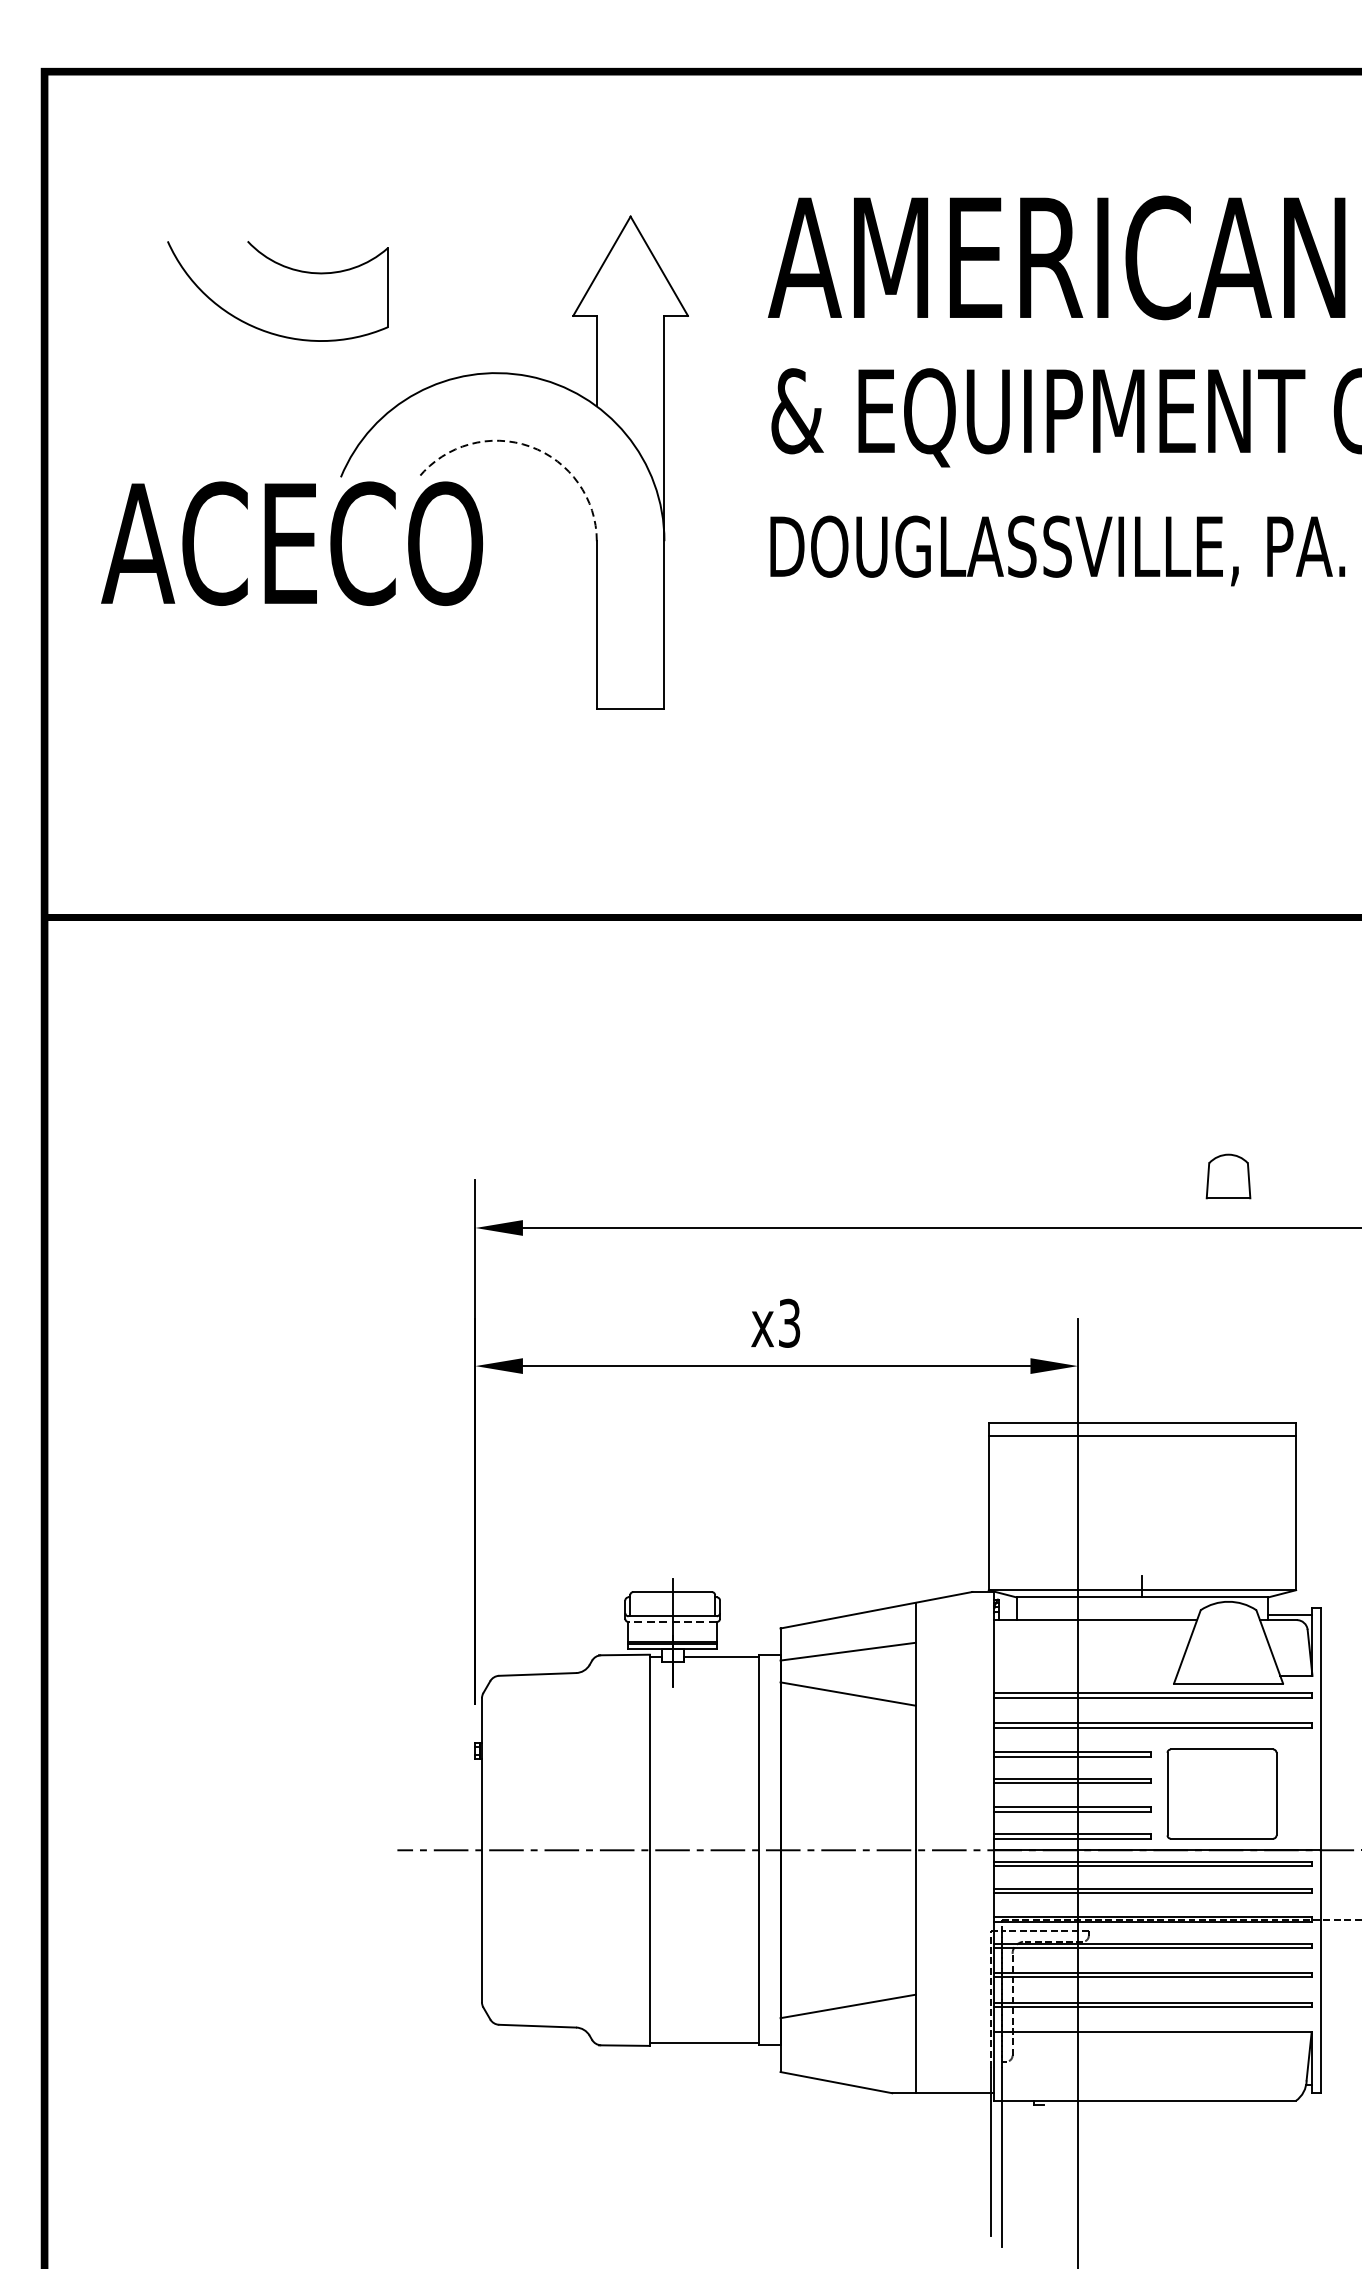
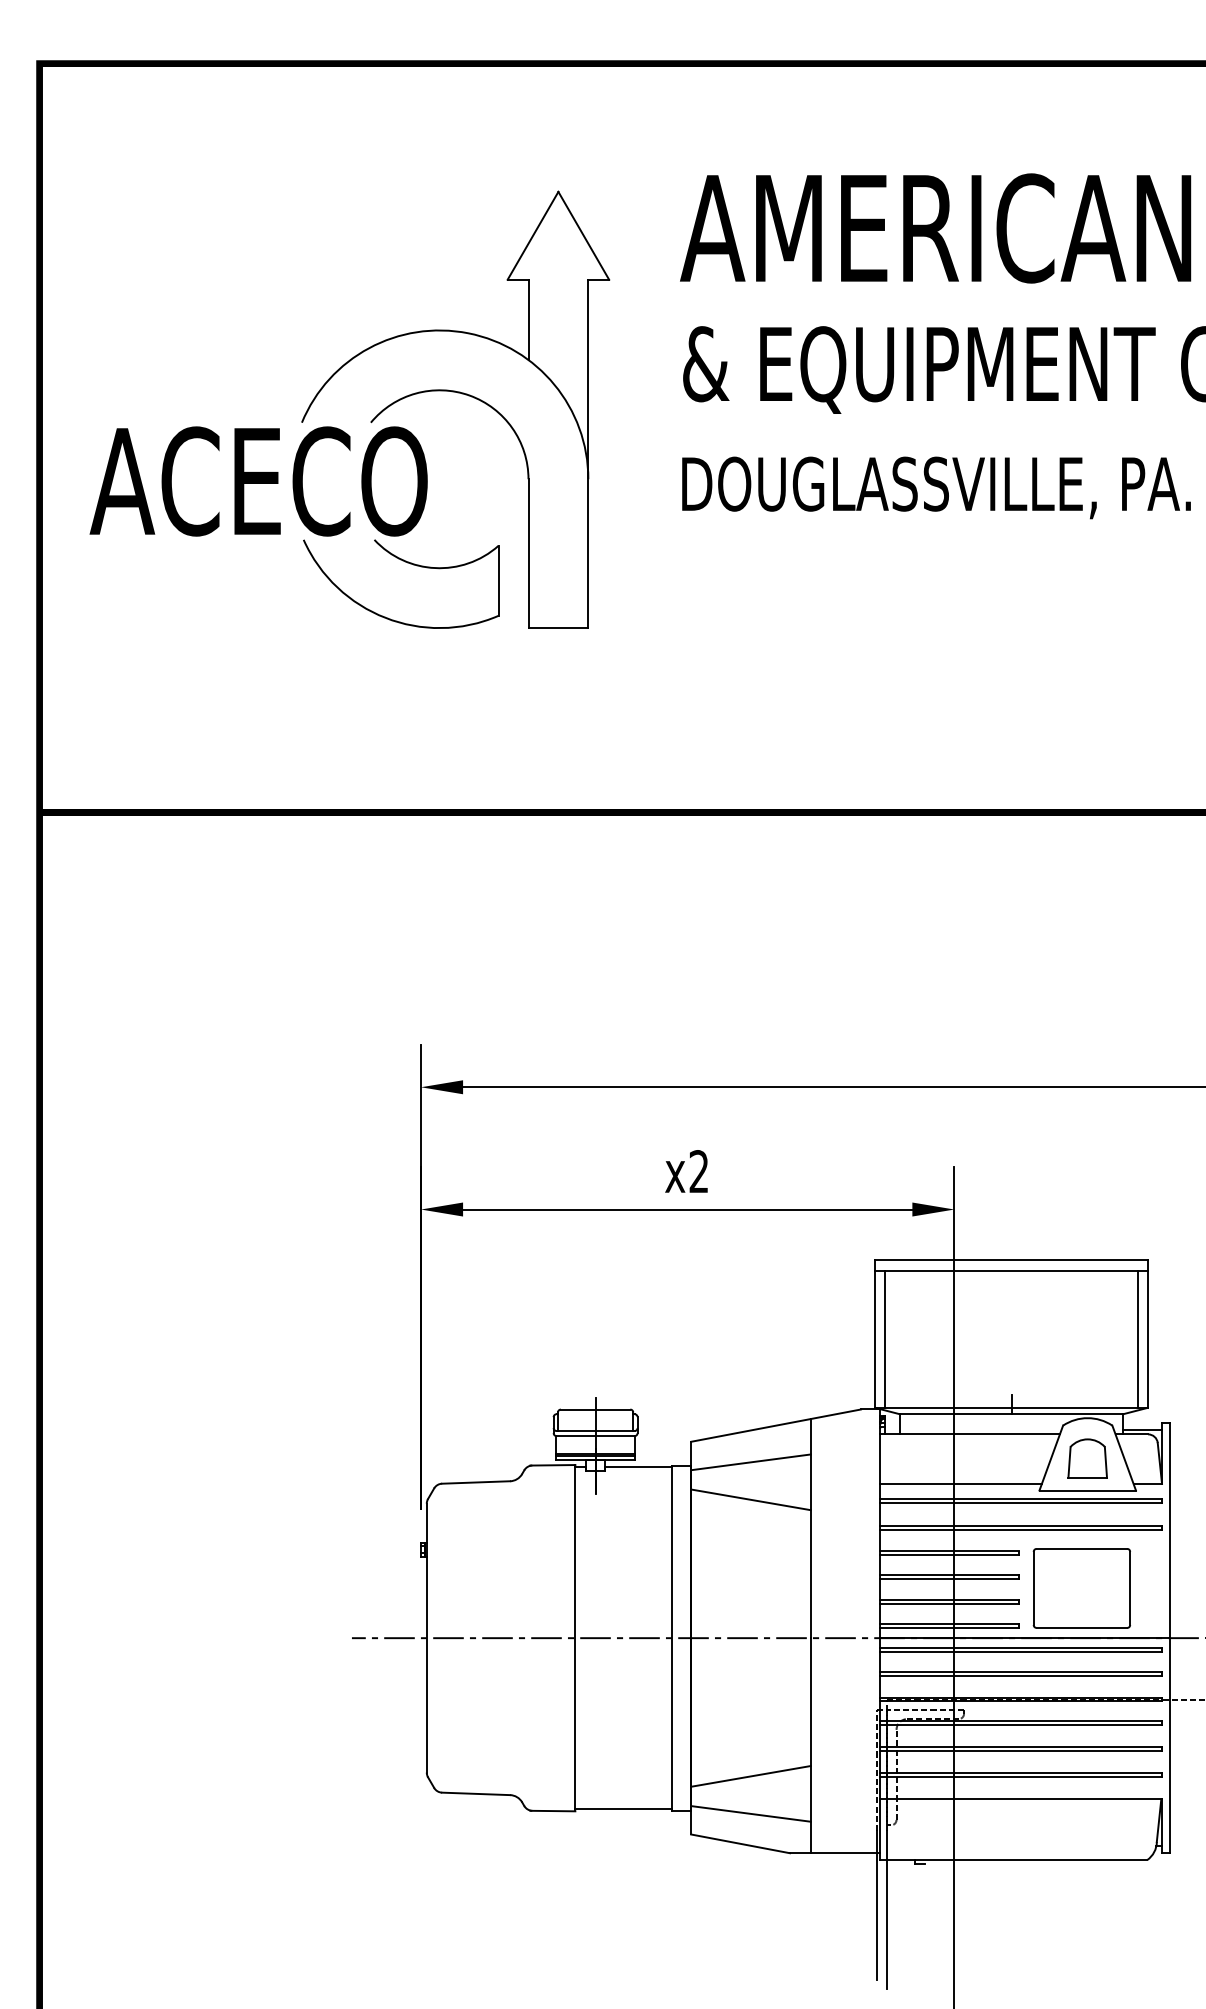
part: (285, 268) -> (407, 563), moved
arc: (530, 446) -> (469, 395), dashed -> solid
part: (1228, 1176) -> (1087, 1458), moved
text: (788, 1323) -> (698, 1171), x3 -> x2
line: (1000, 1512) -> (885, 1339), added
line: (1284, 1512) -> (1137, 1339), added
line: (672, 1622) -> (595, 1436), dashed -> solid
line: (1084, 1675) -> (960, 1483), added
line: (847, 2048) -> (750, 1813), added

